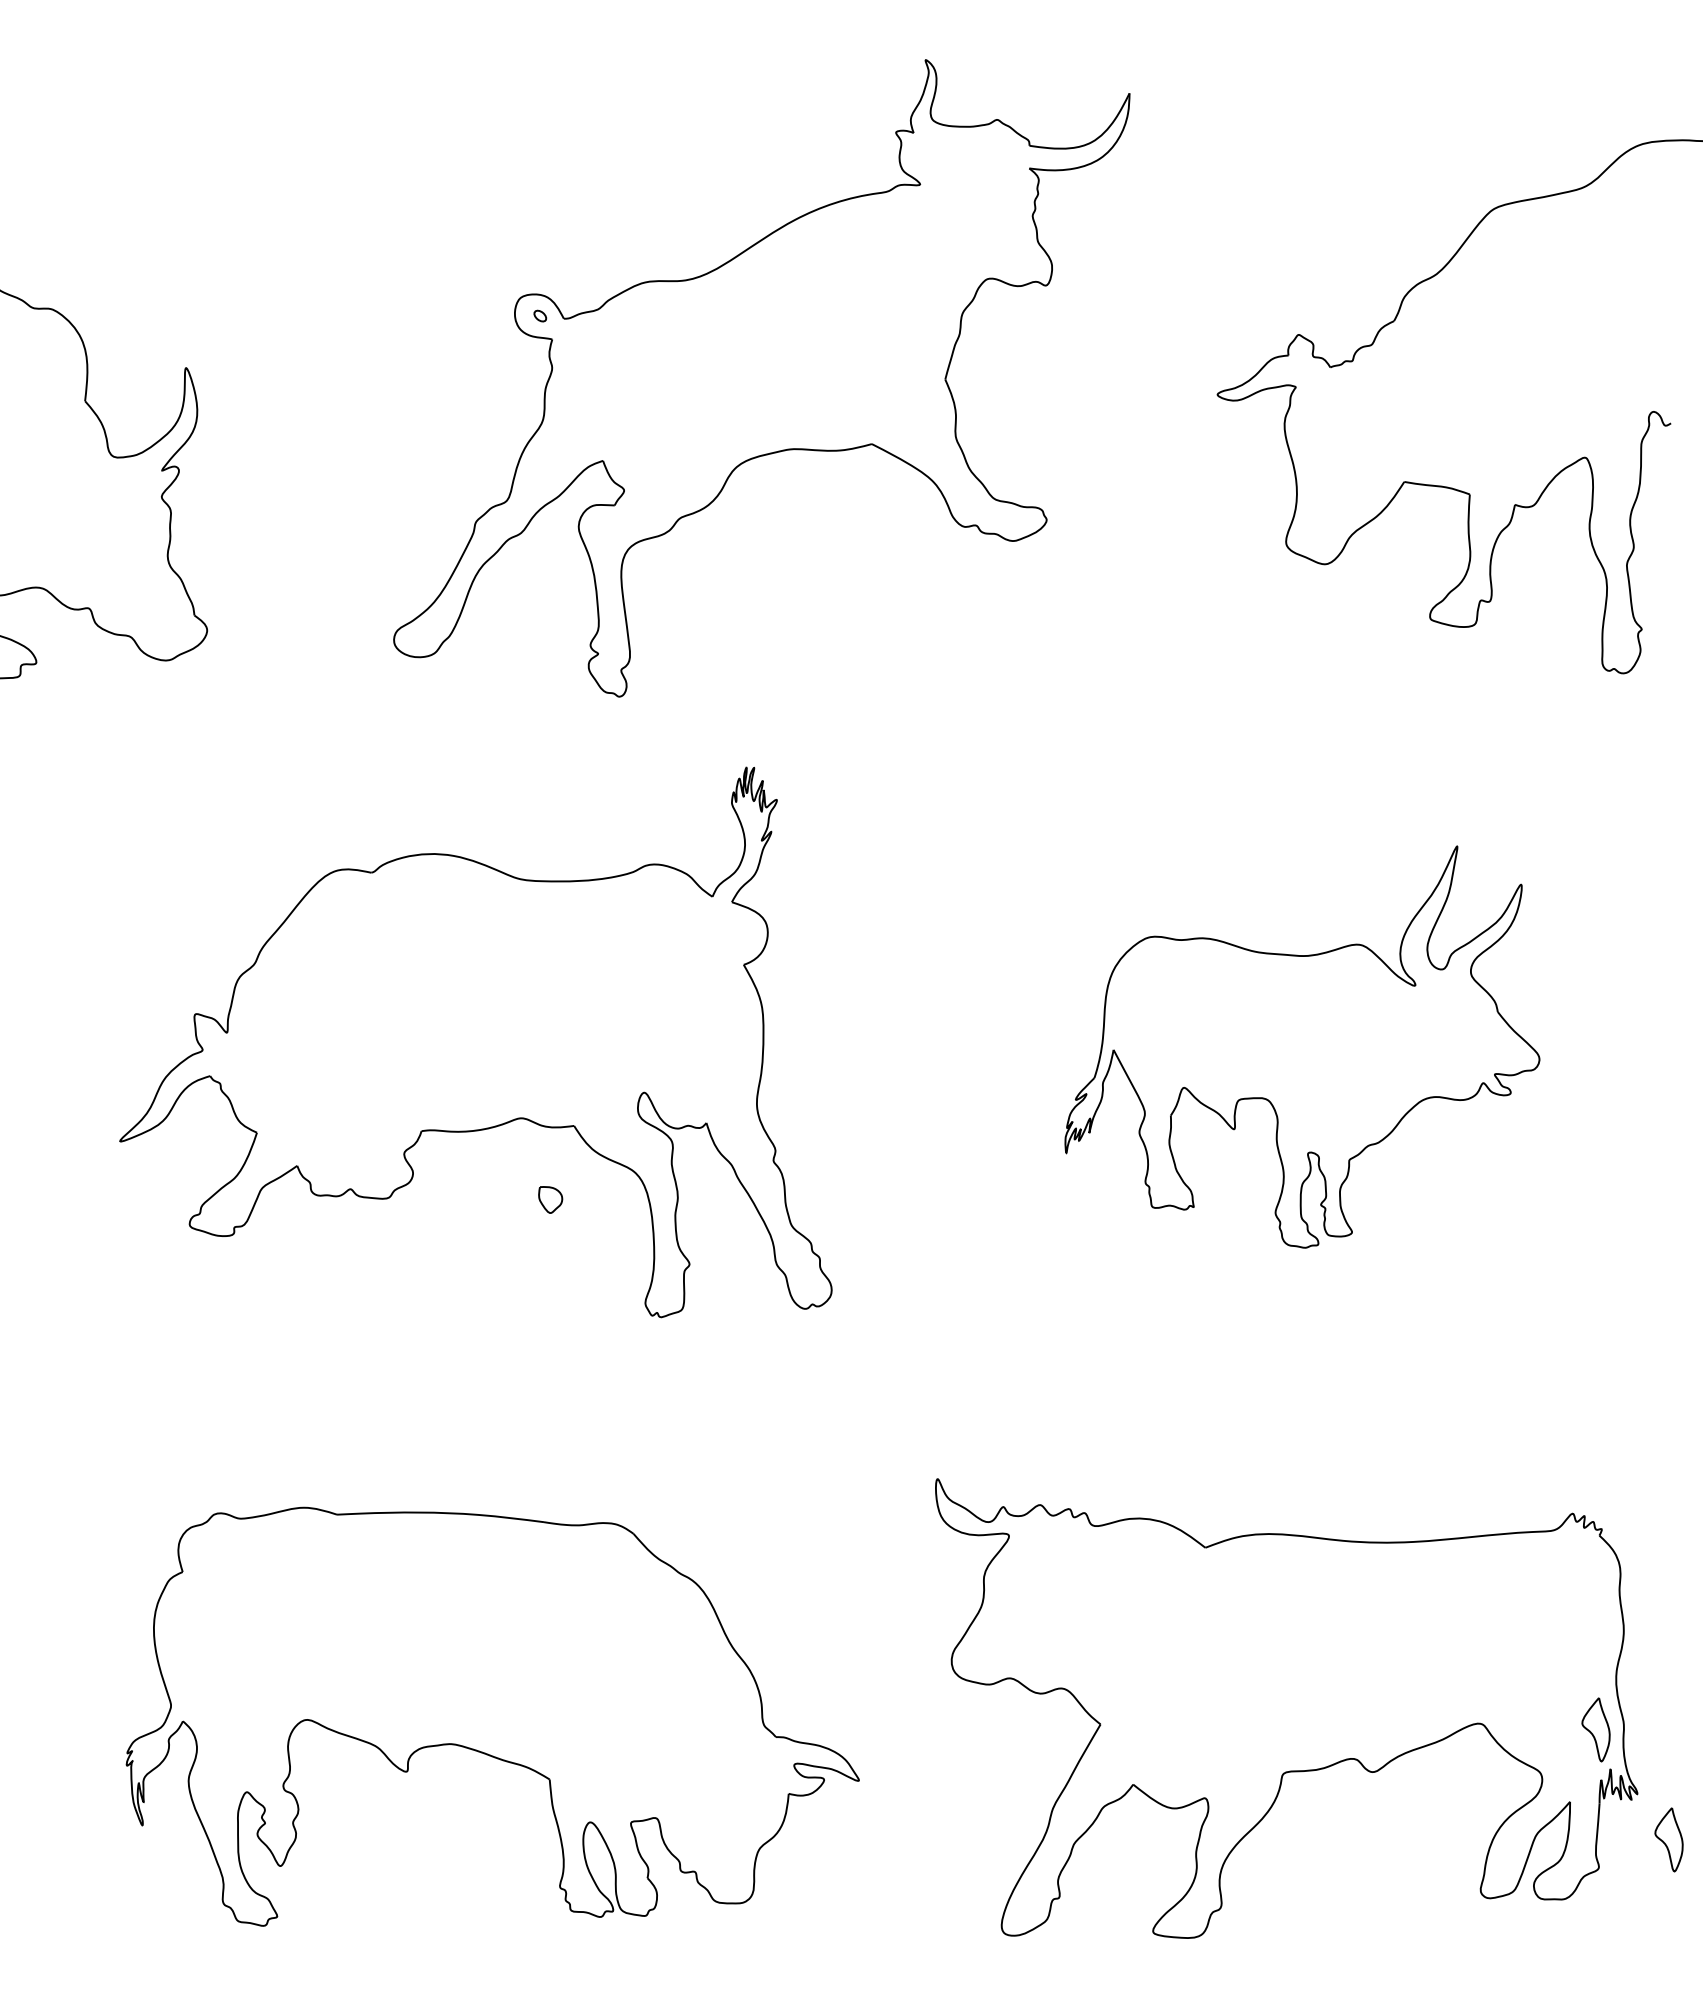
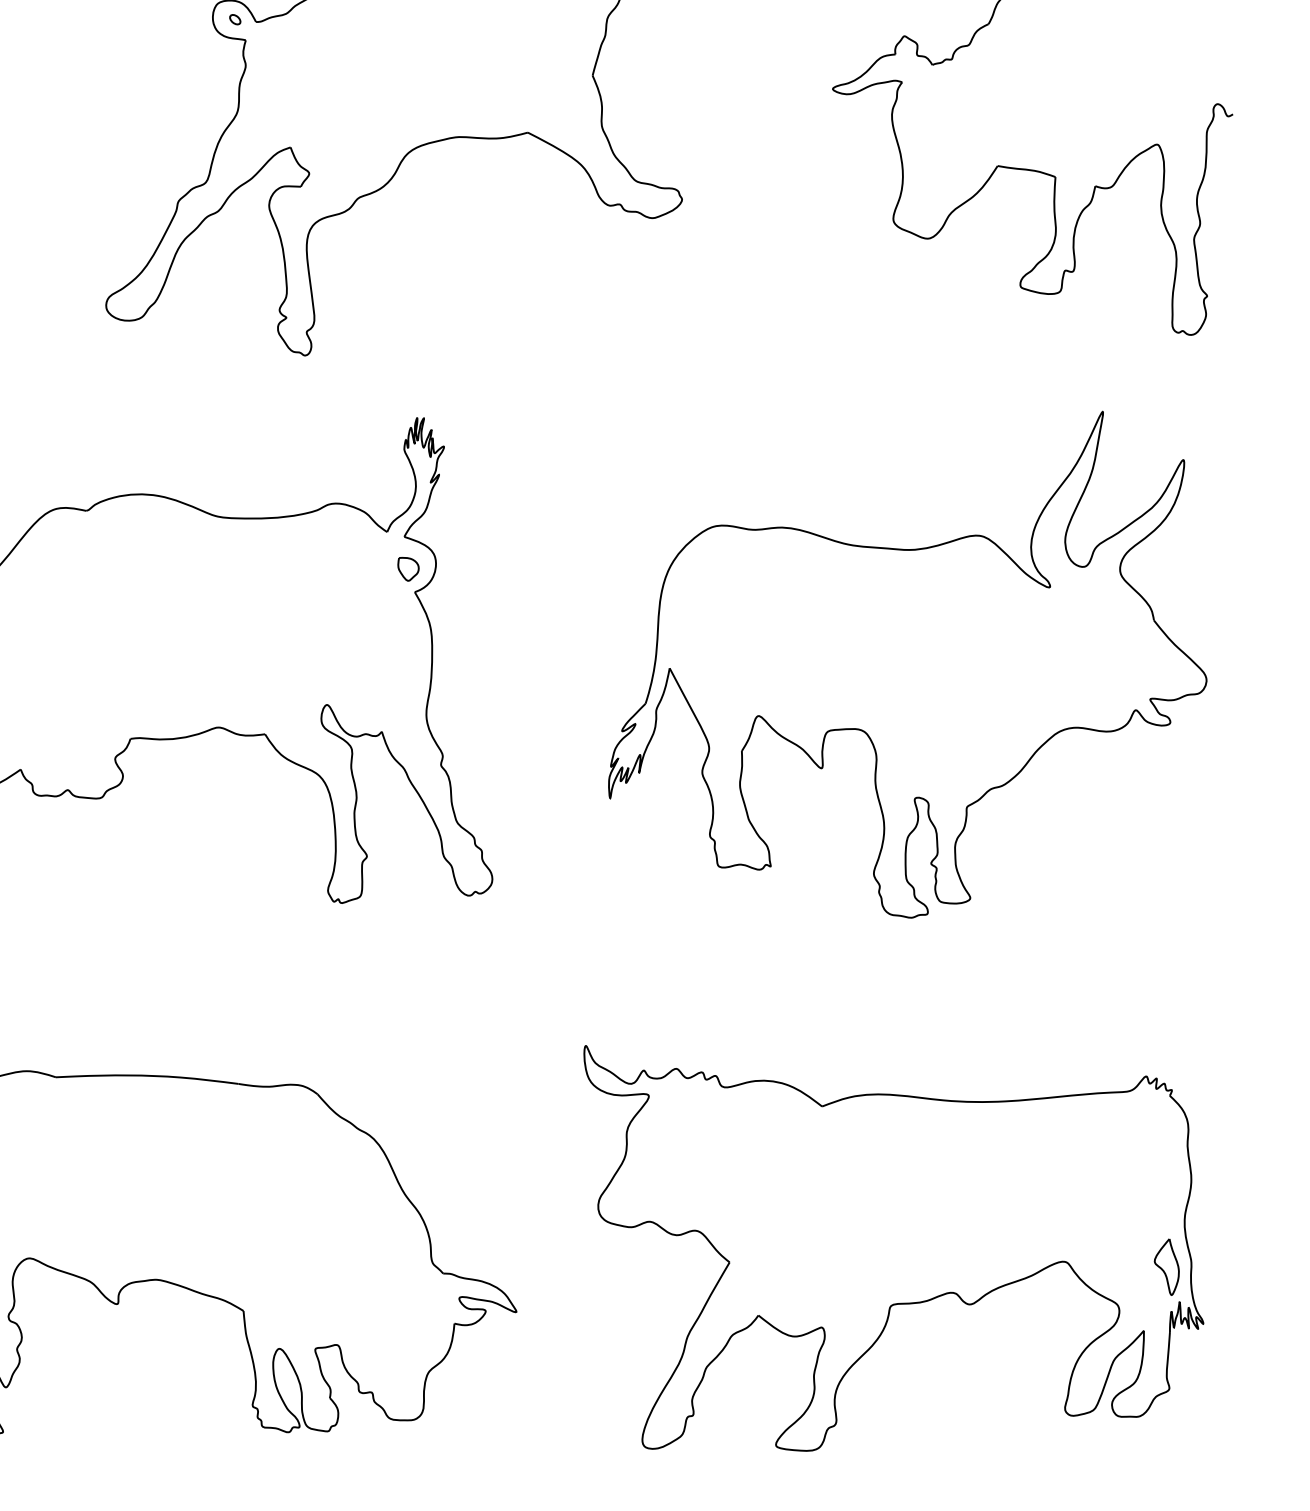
part: (1302, 1046) -> (907, 664), size x1.43
part: (550, 1199) -> (408, 568), moved
part: (1668, 1839) -> (1230, 1363), removed

